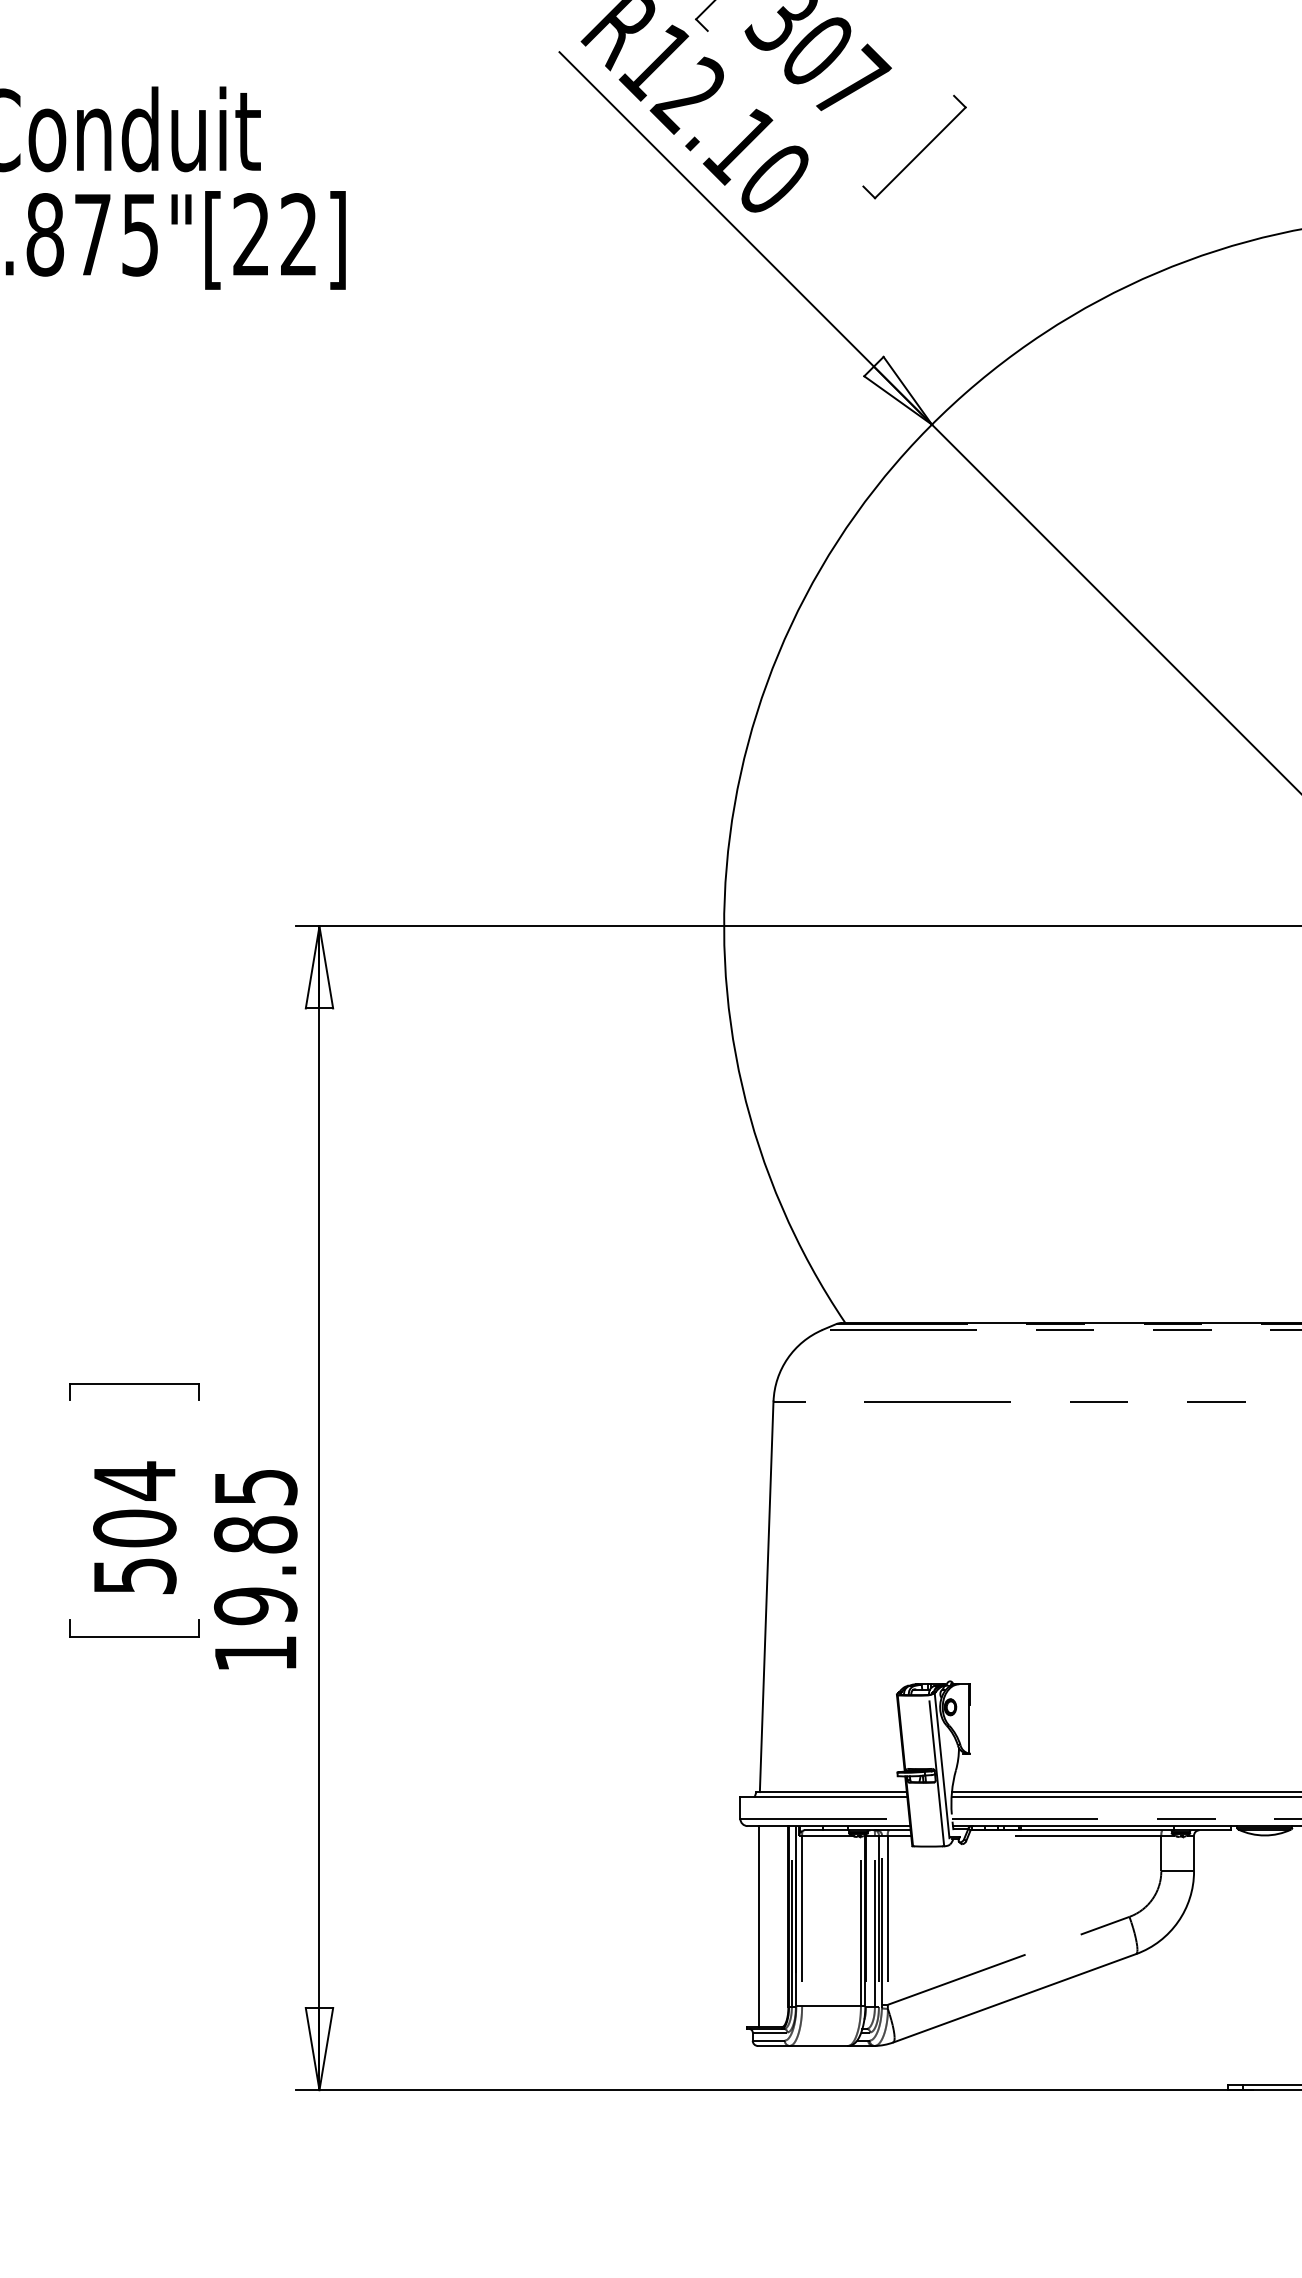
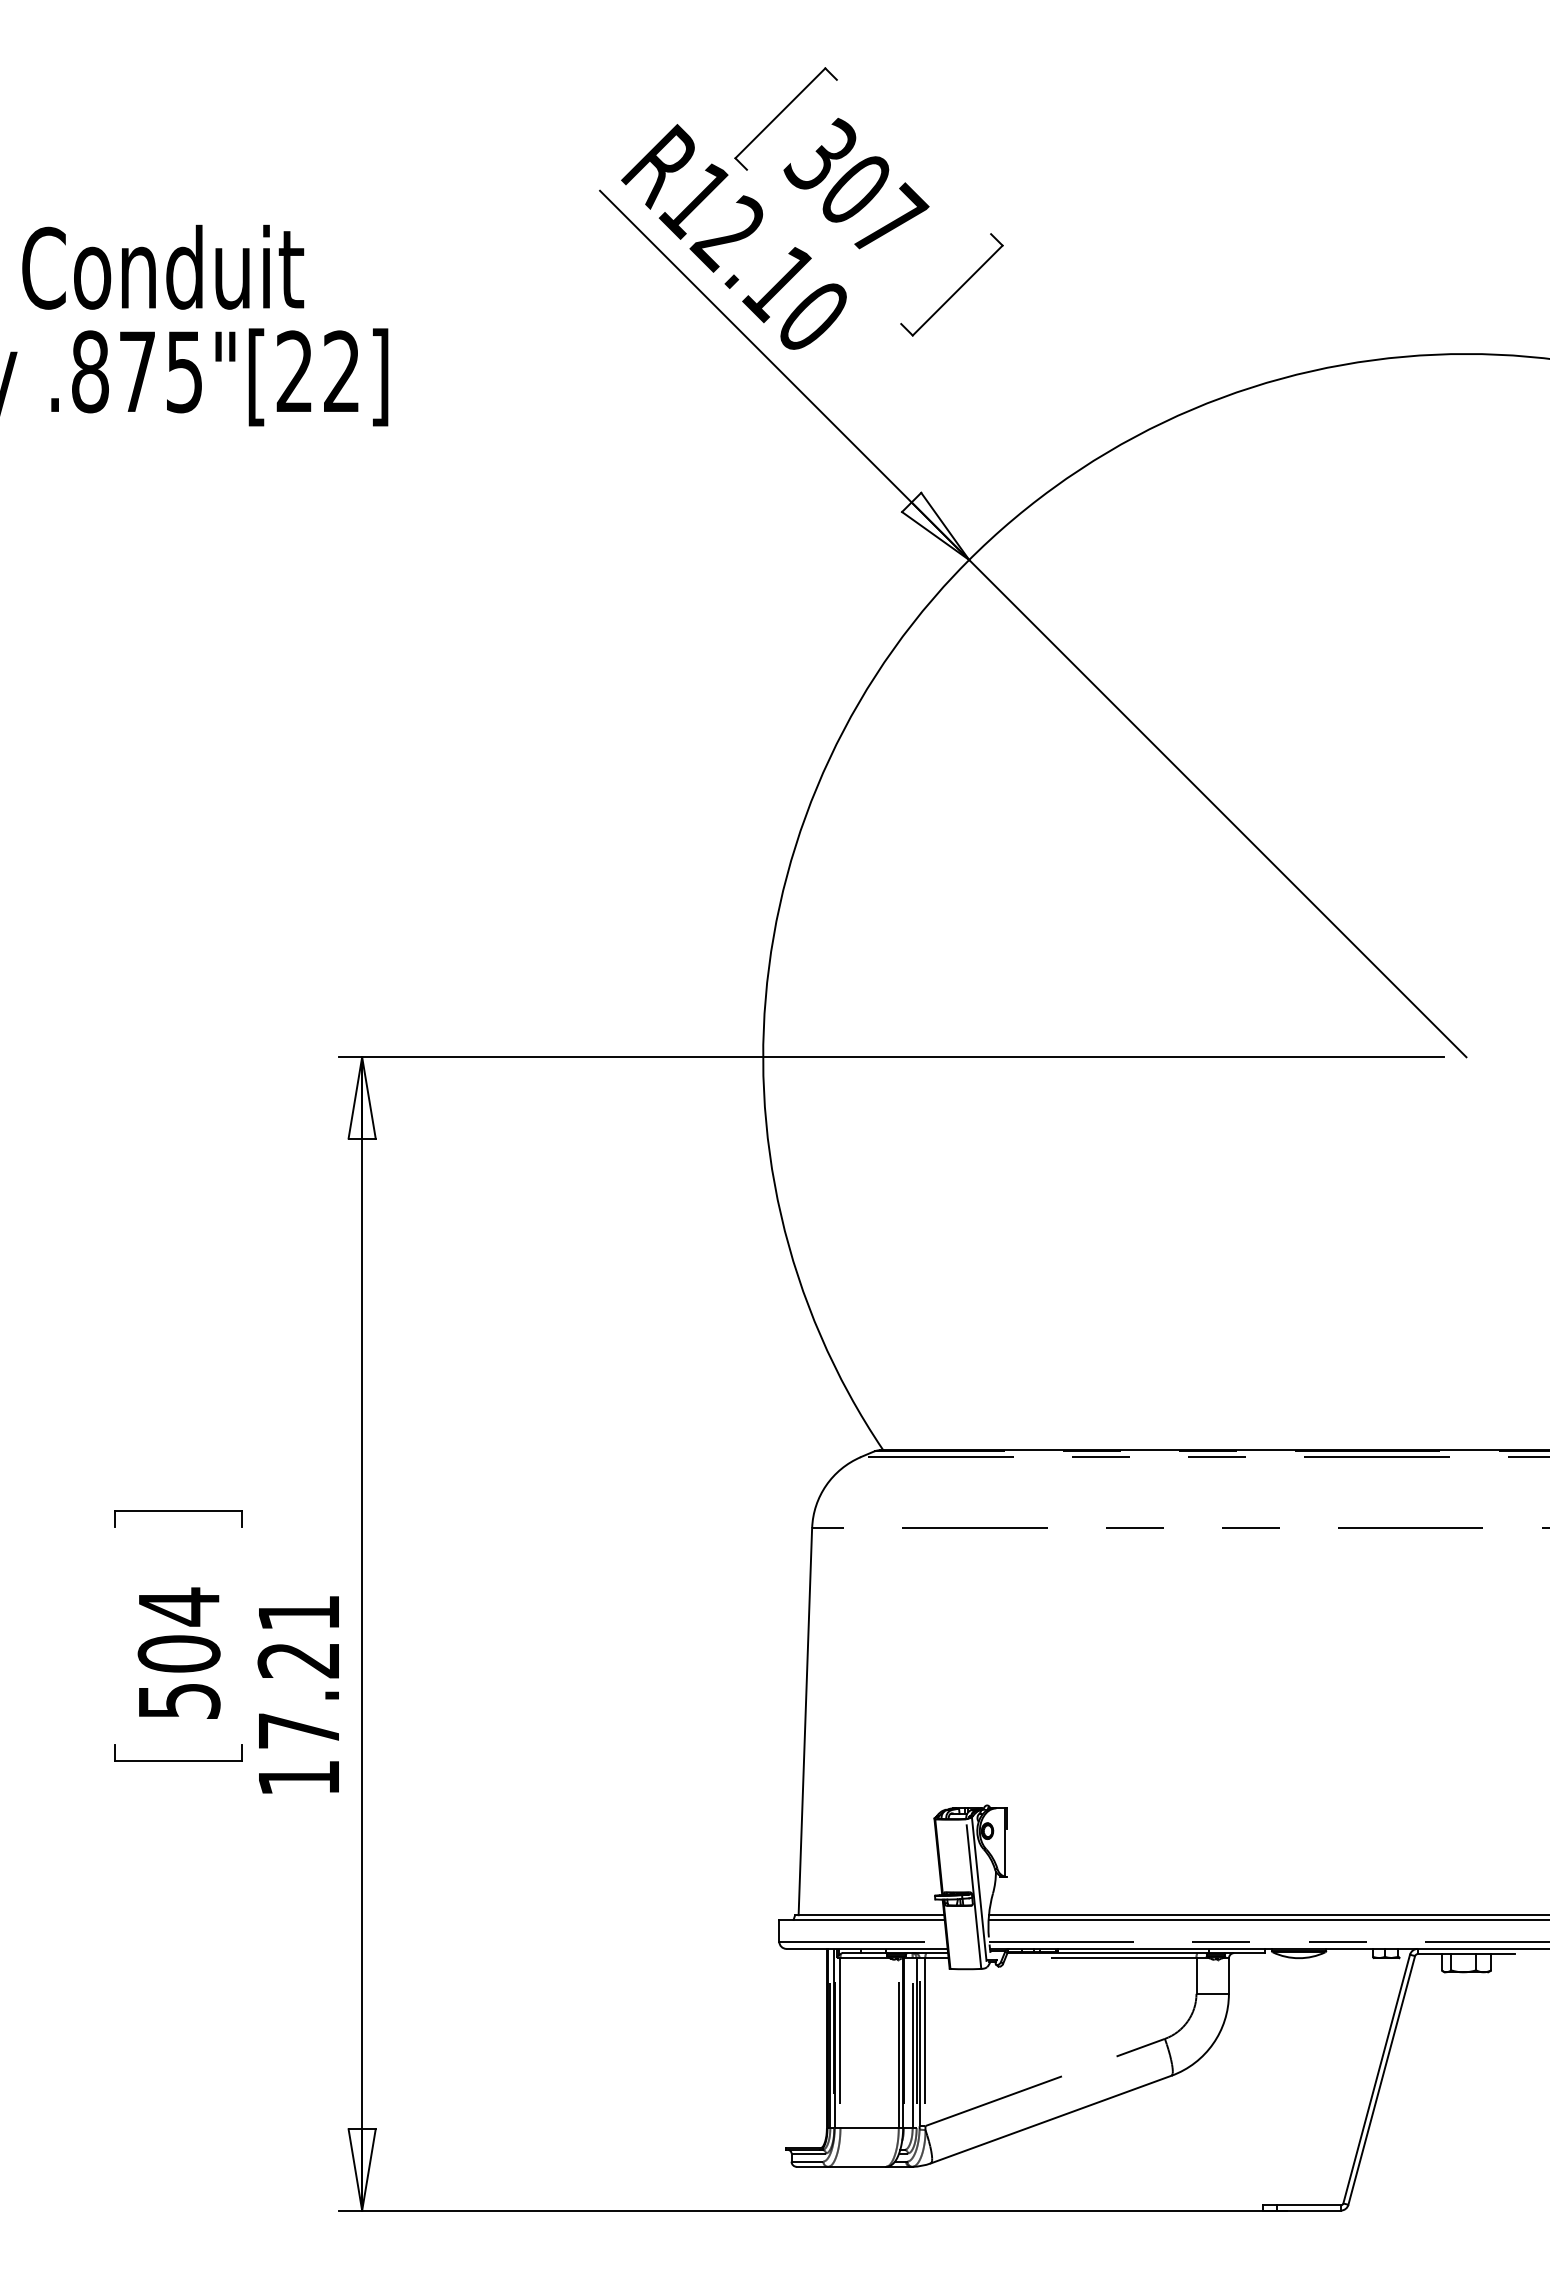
text: (255, 1547) -> (298, 1672), 19.85 -> 17.21
line: (758, 1926) -> (797, 2048), removed

